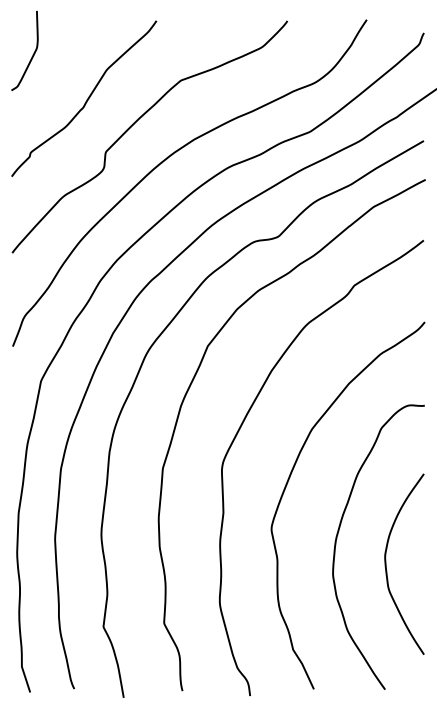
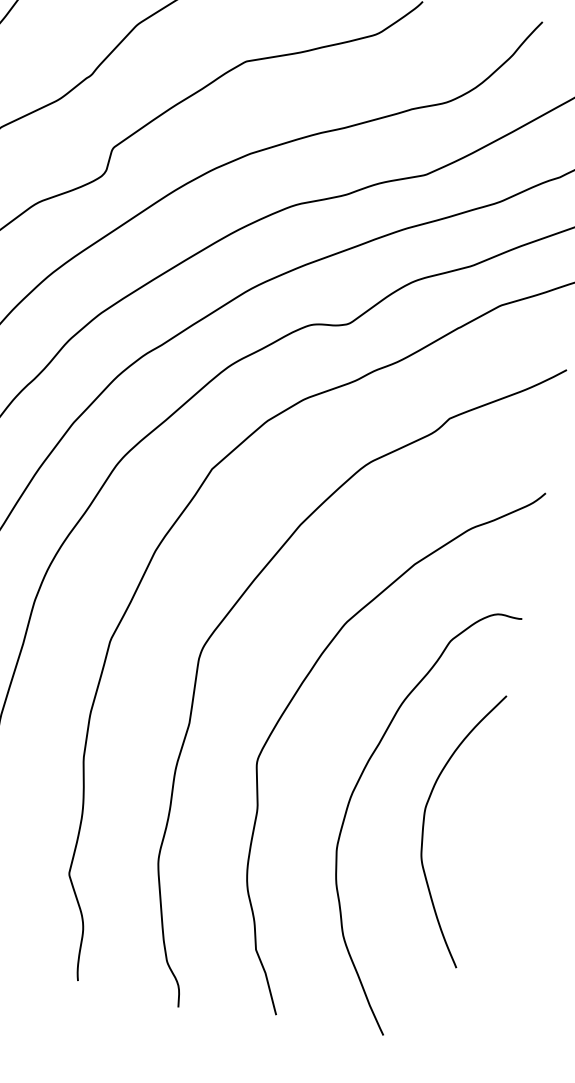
curve: (386, 563) -> (425, 820), moved

